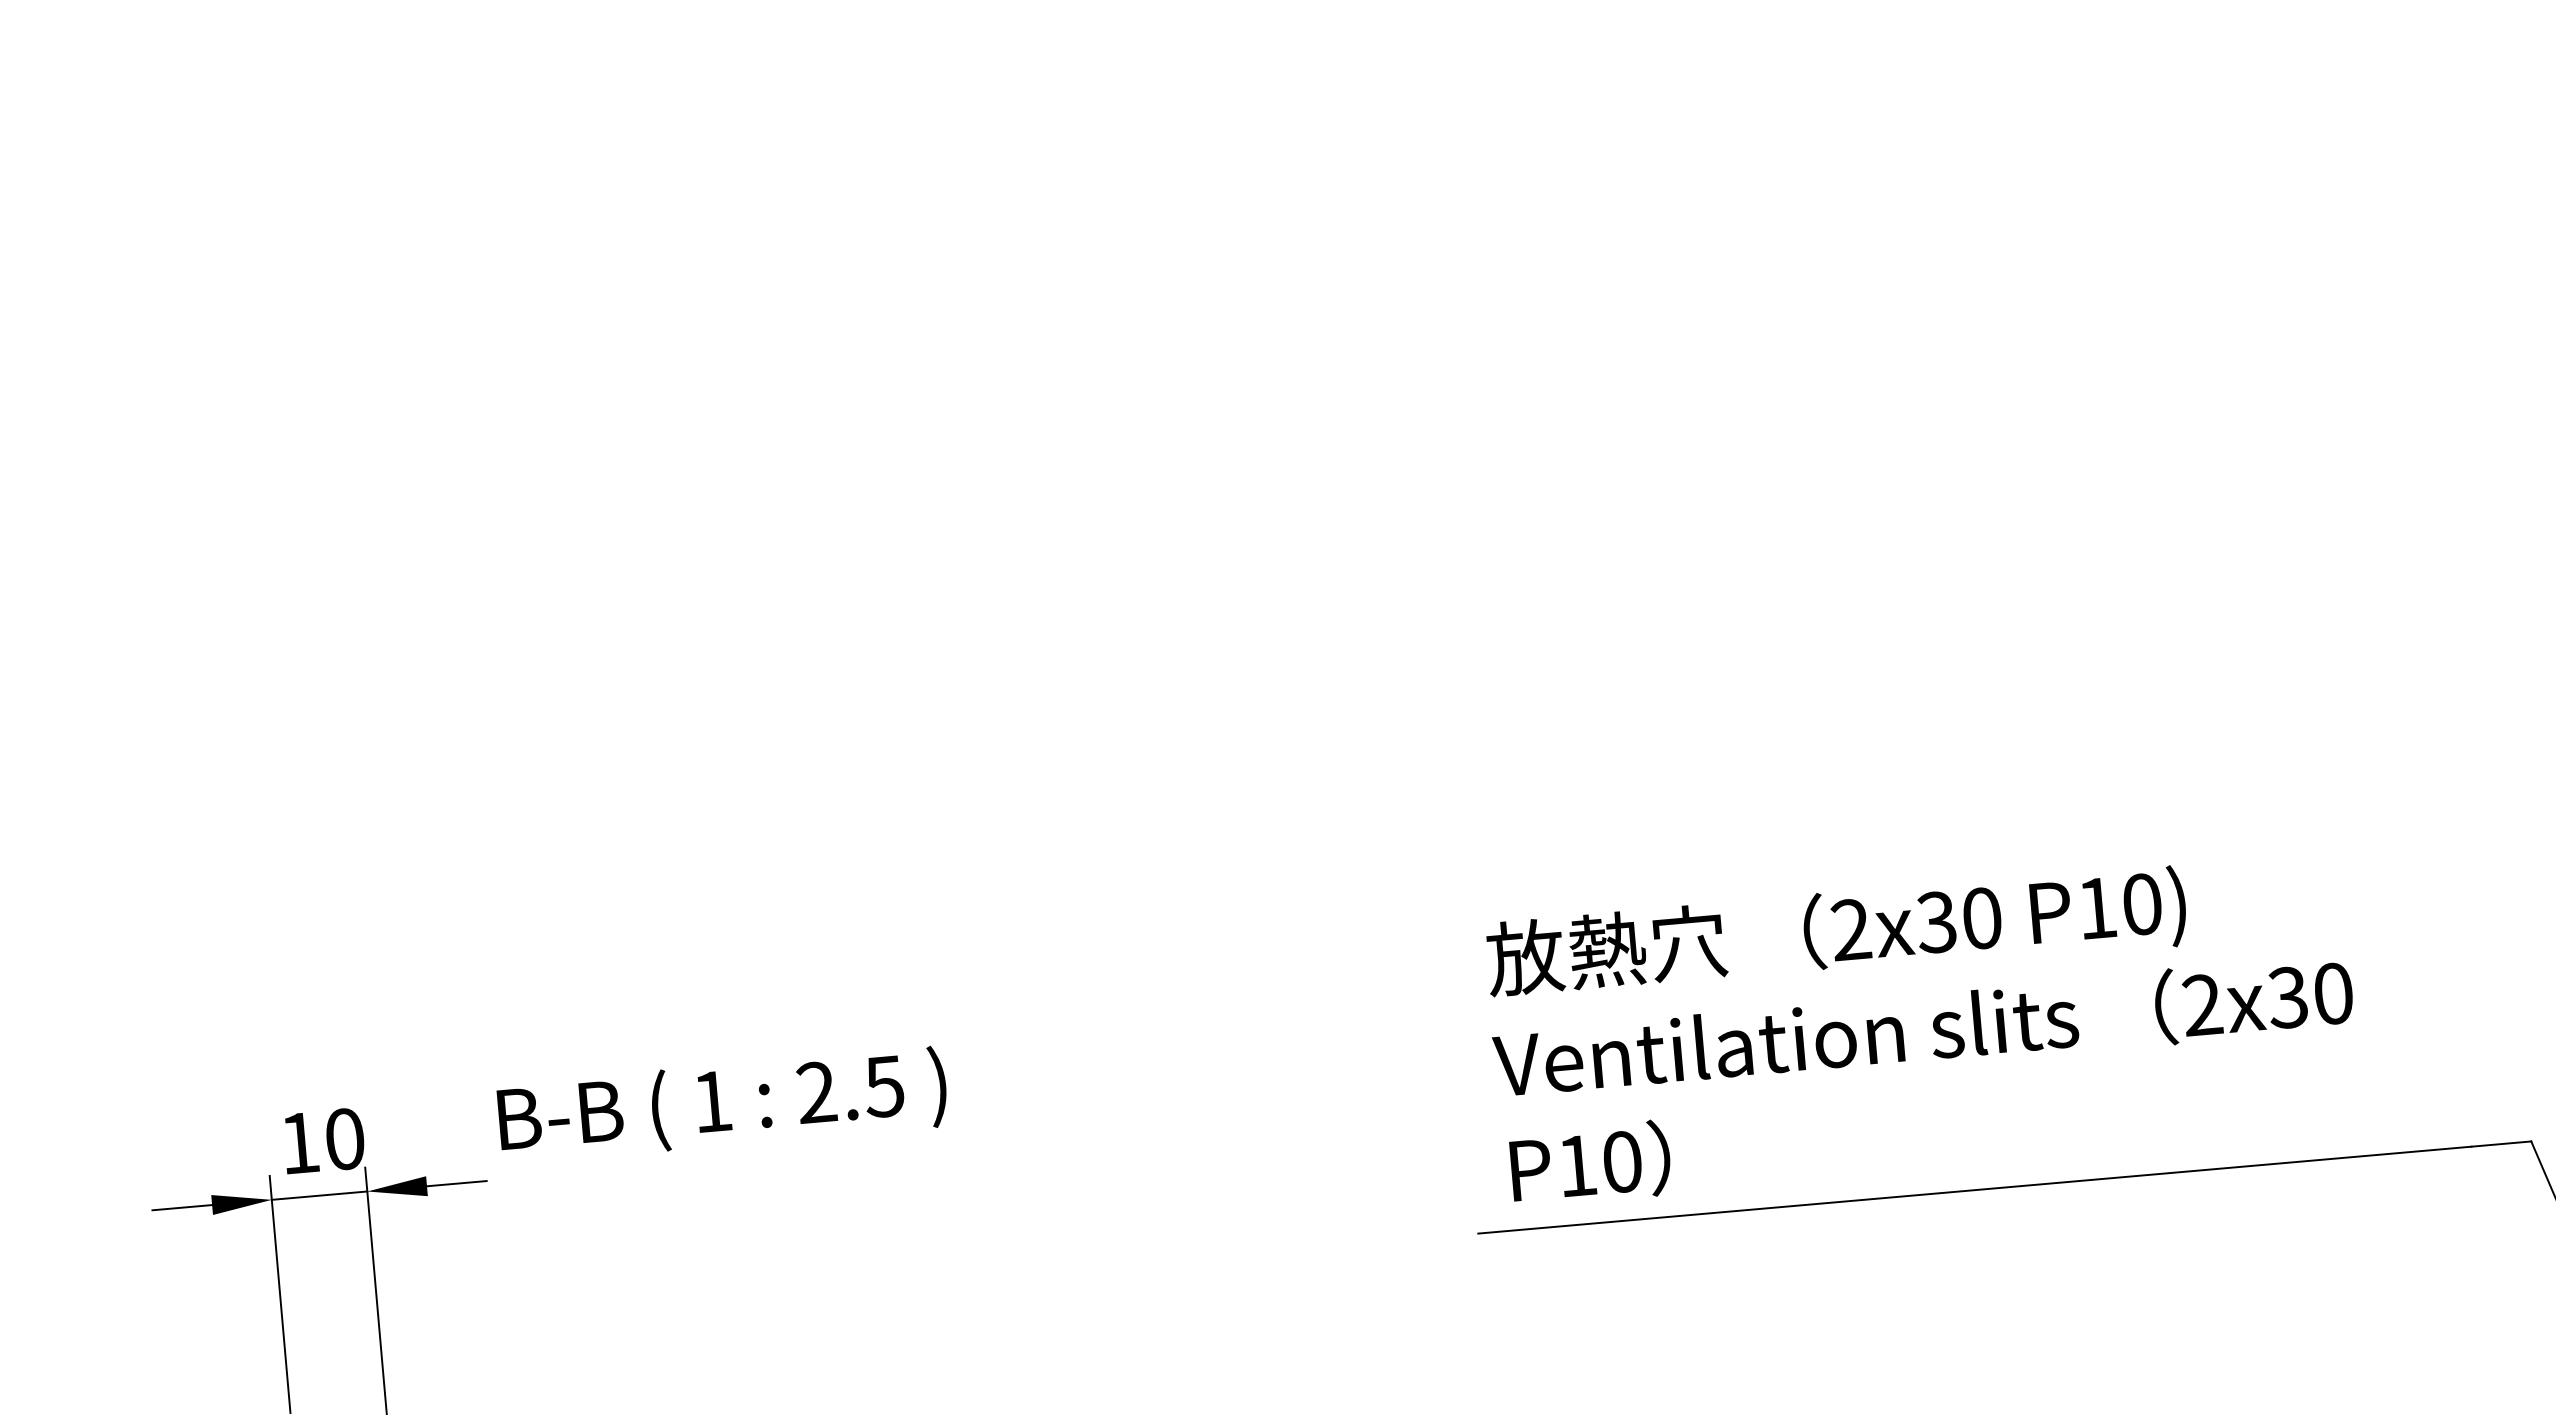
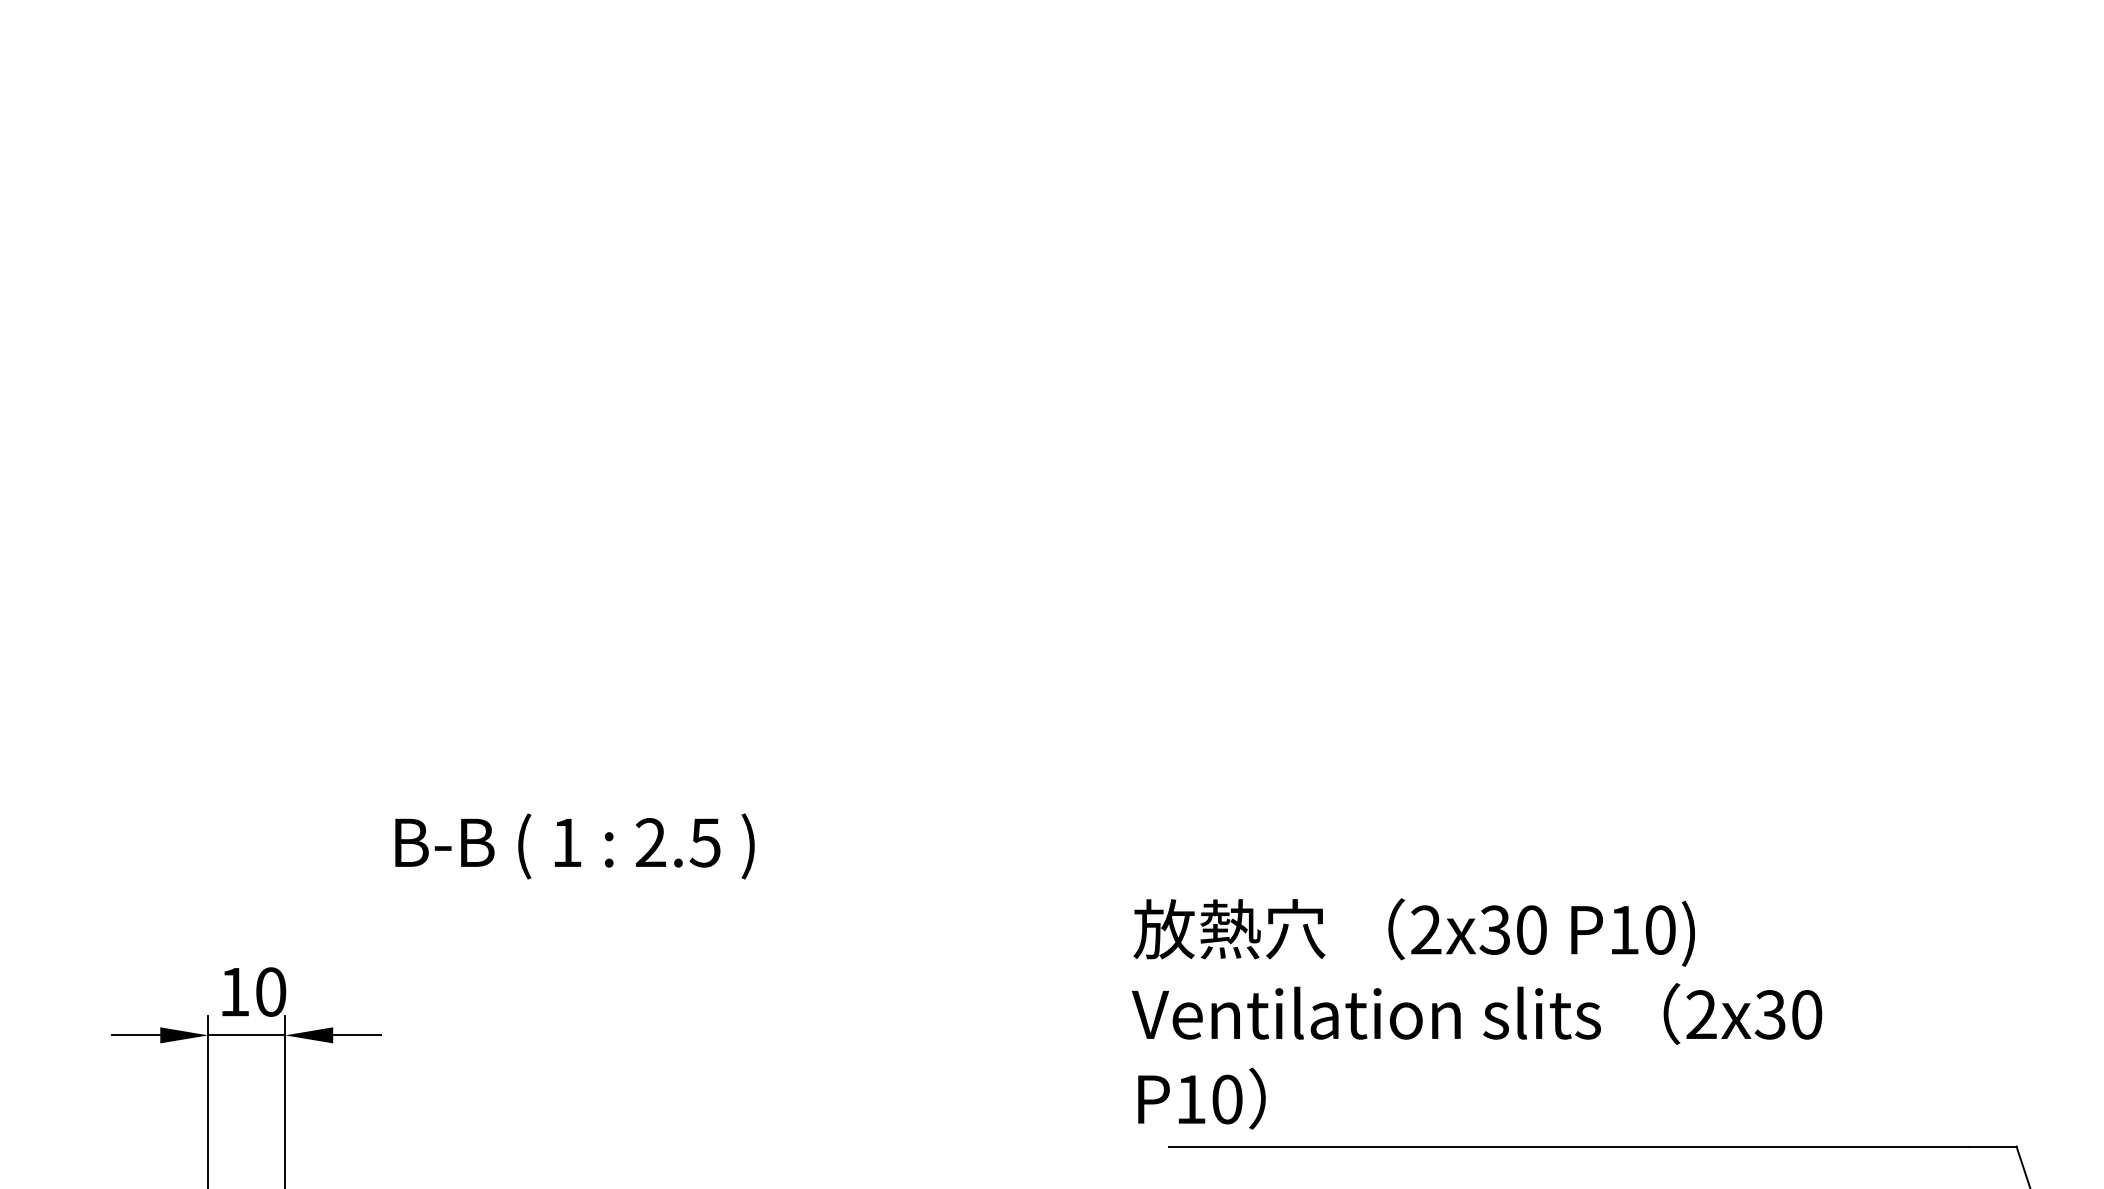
text: (1923, 1027) -> (1477, 1013), moved
text: (722, 1105) -> (574, 846), moved

